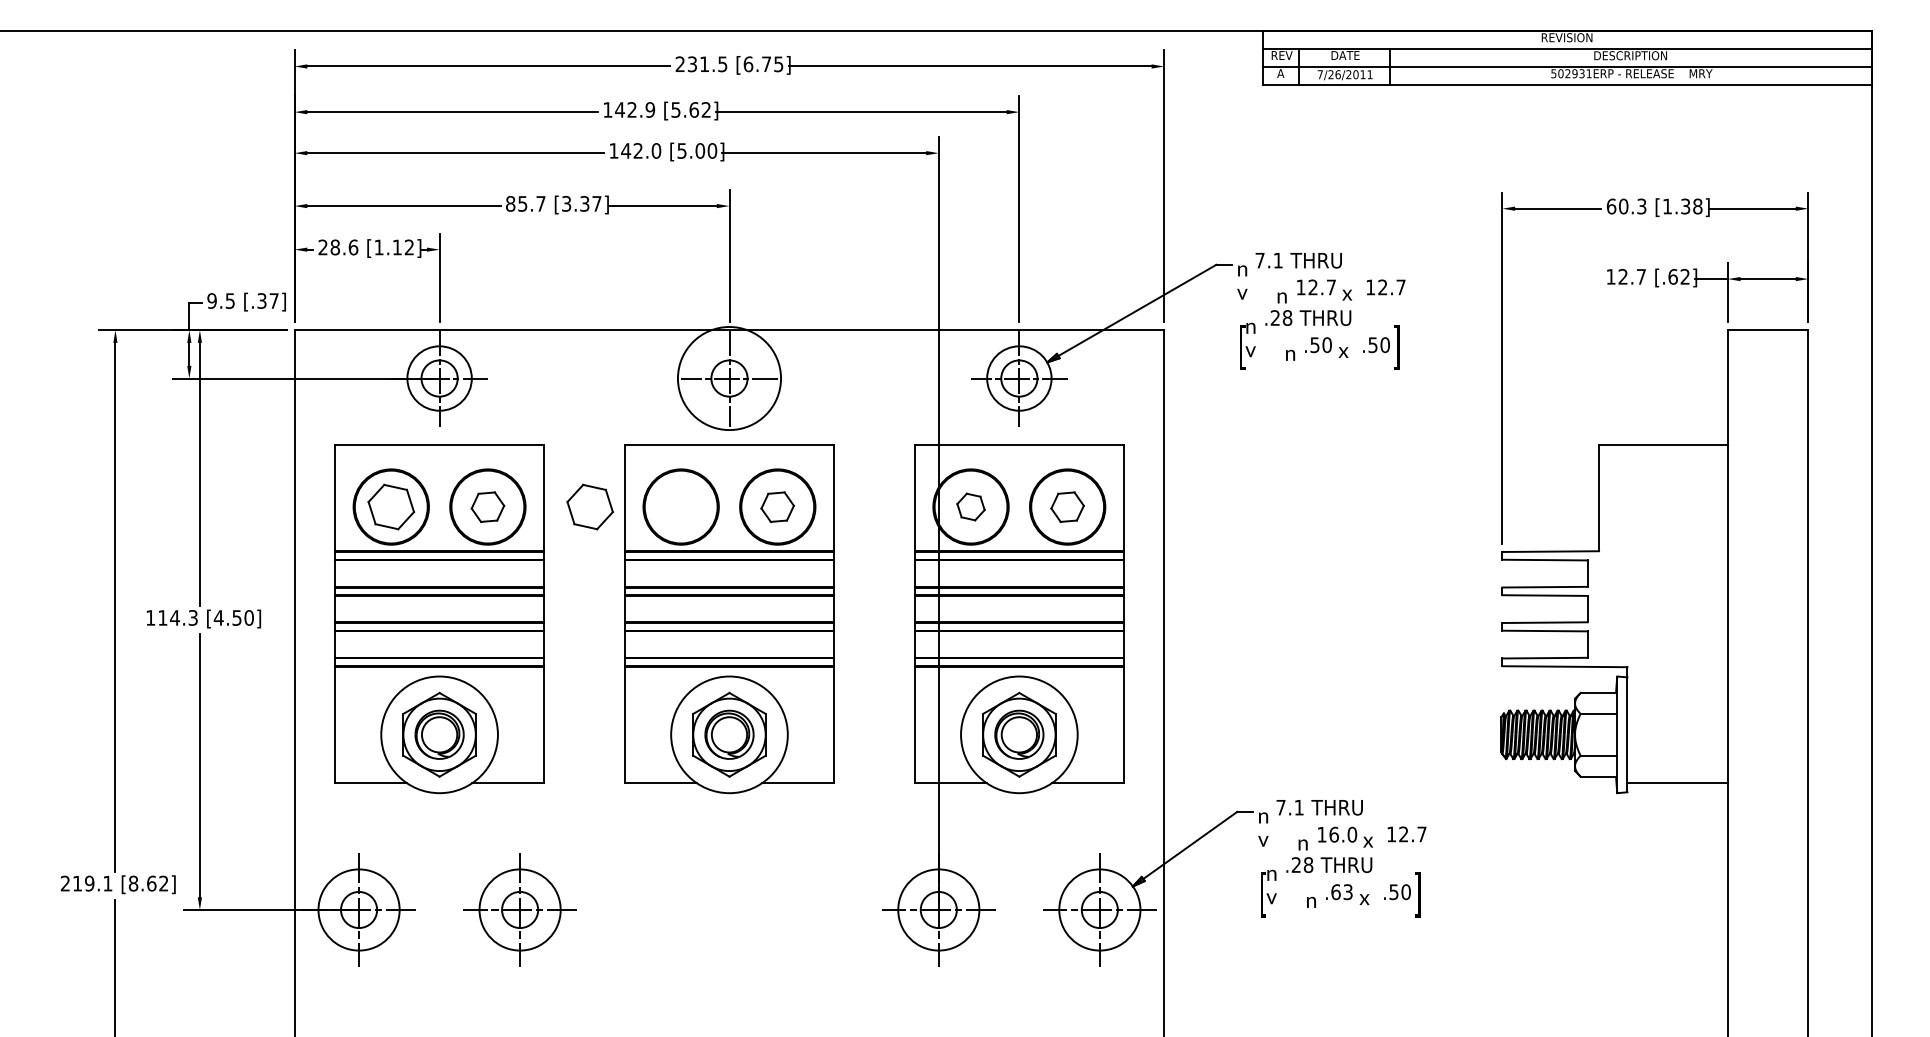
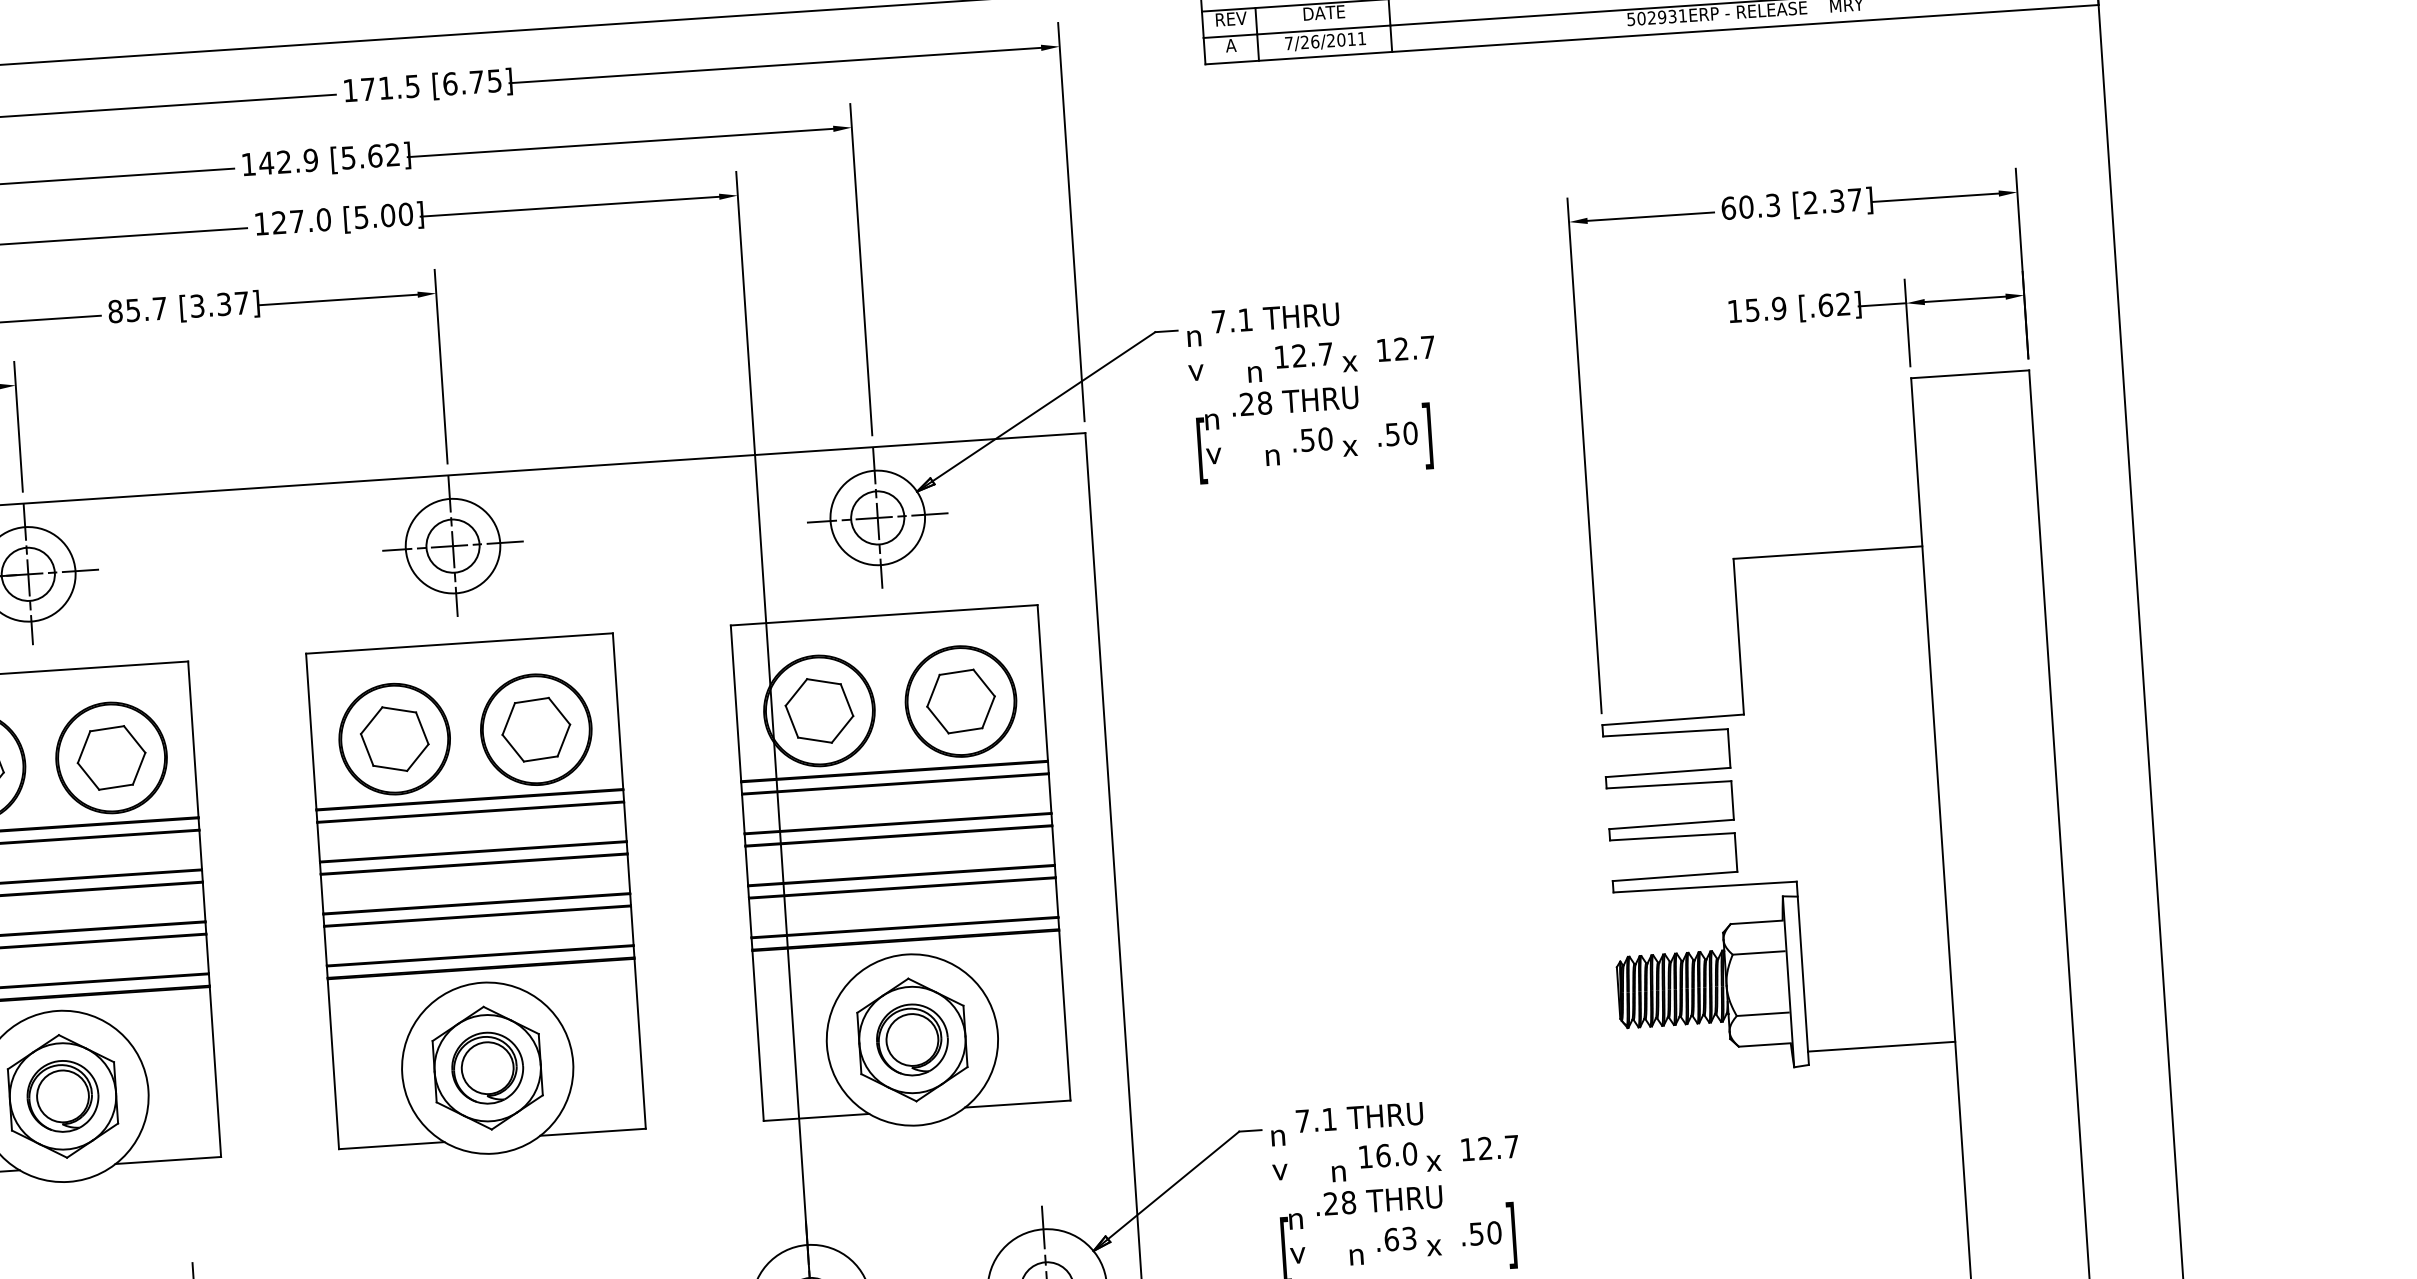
text: (685, 64) -> (358, 90), 231.5 -> 171.5
text: (631, 150) -> (287, 221), 142.0 -> 127.0
text: (1682, 206) -> (1832, 201), [1.38] -> [2.37]
text: (1632, 276) -> (1766, 308), 12.7 -> 15.9
circle: (729, 378) -> (453, 546), size x0.62
part: (589, 506) -> (393, 738), moved
part: (970, 506) -> (818, 710), size x1.67
part: (487, 507) -> (111, 758), size x1.43
part: (777, 507) -> (535, 730), size x1.43
part: (1067, 507) -> (960, 702), size x1.43

